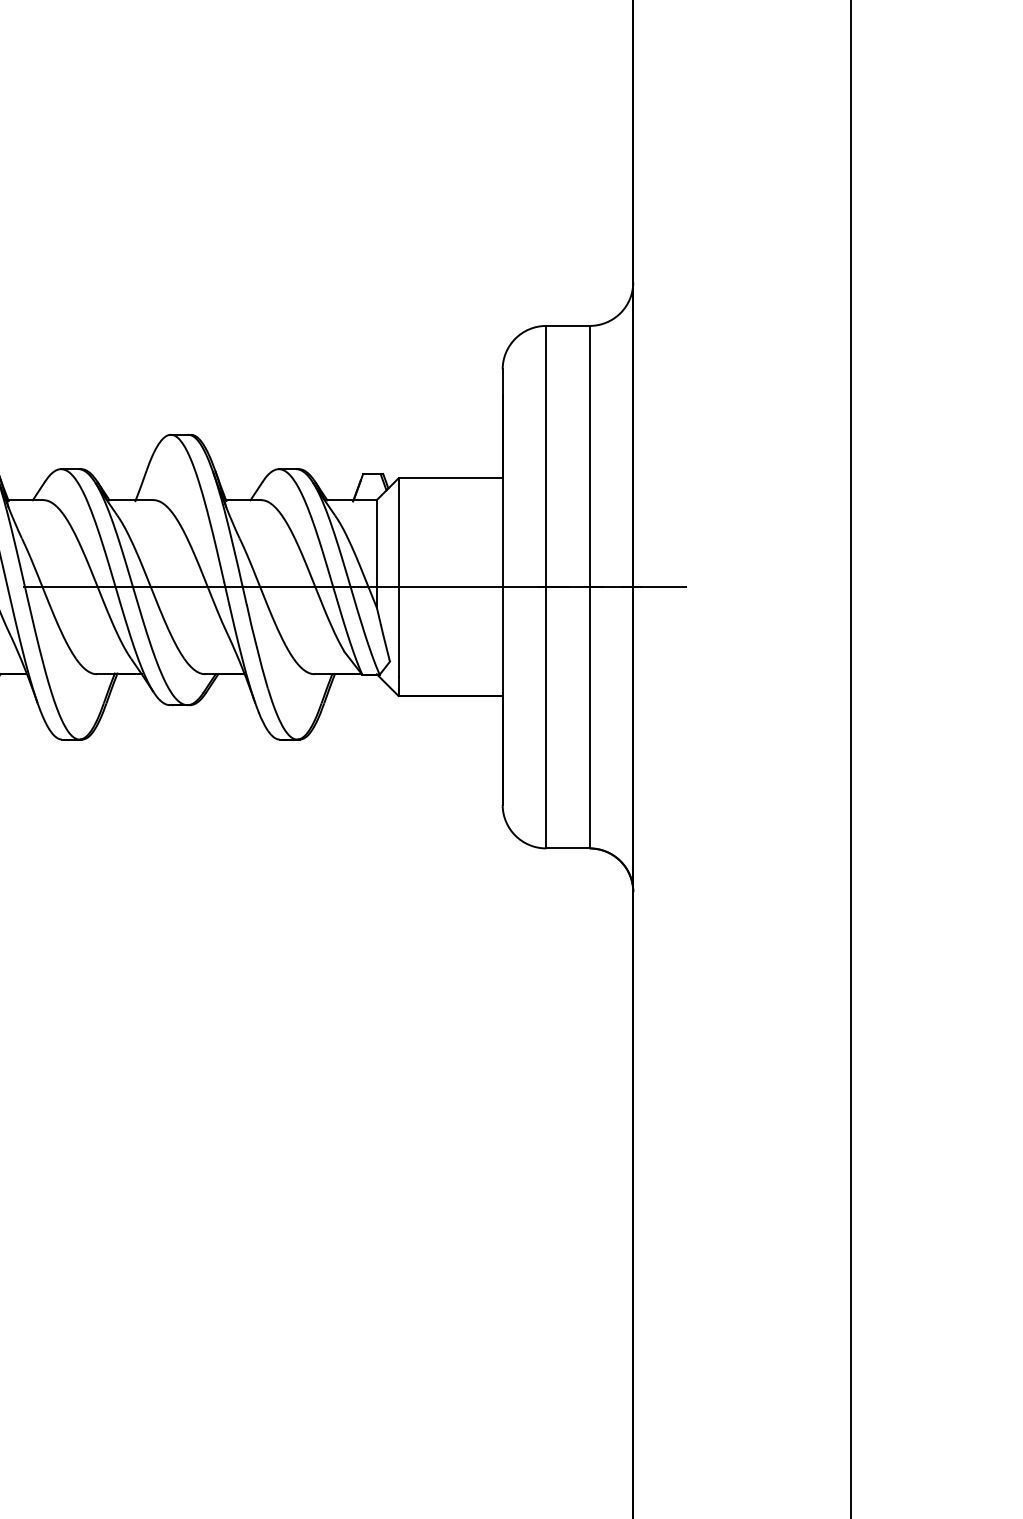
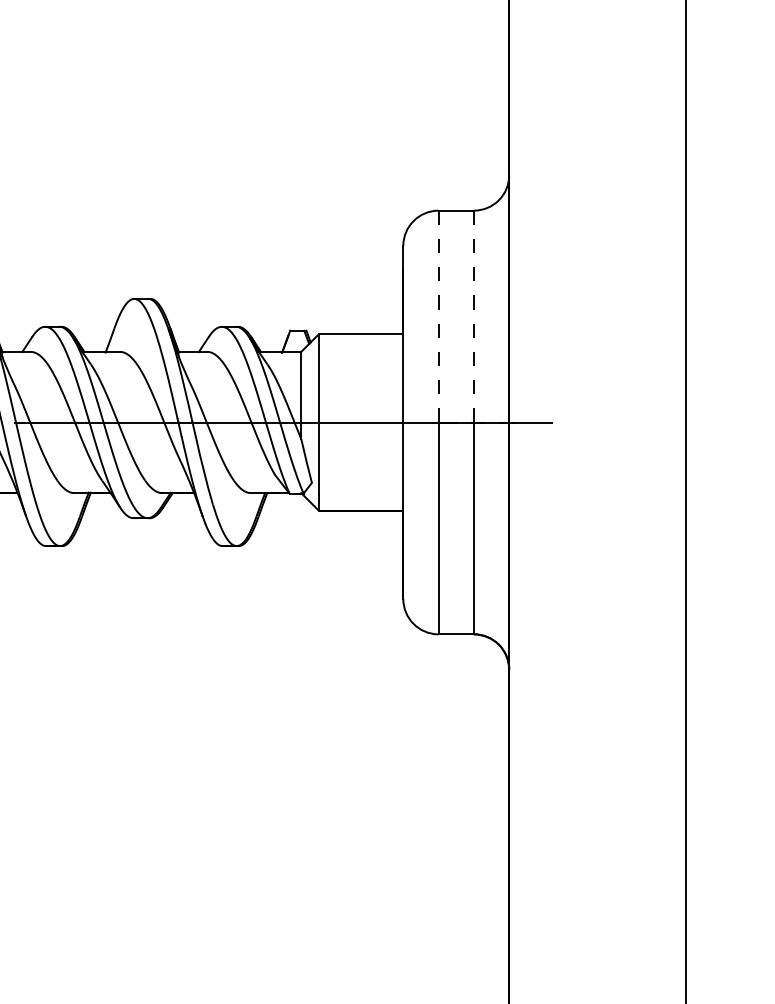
line: (546, 456) -> (438, 316), solid -> dashed
line: (589, 456) -> (473, 316), solid -> dashed

